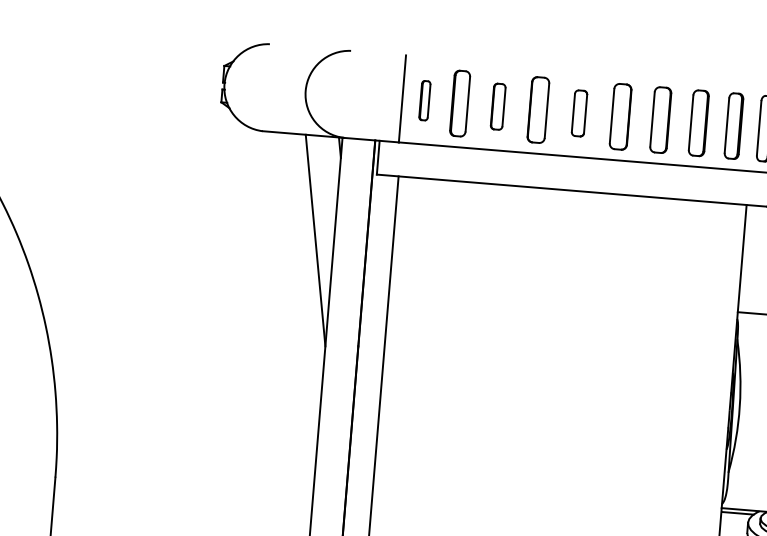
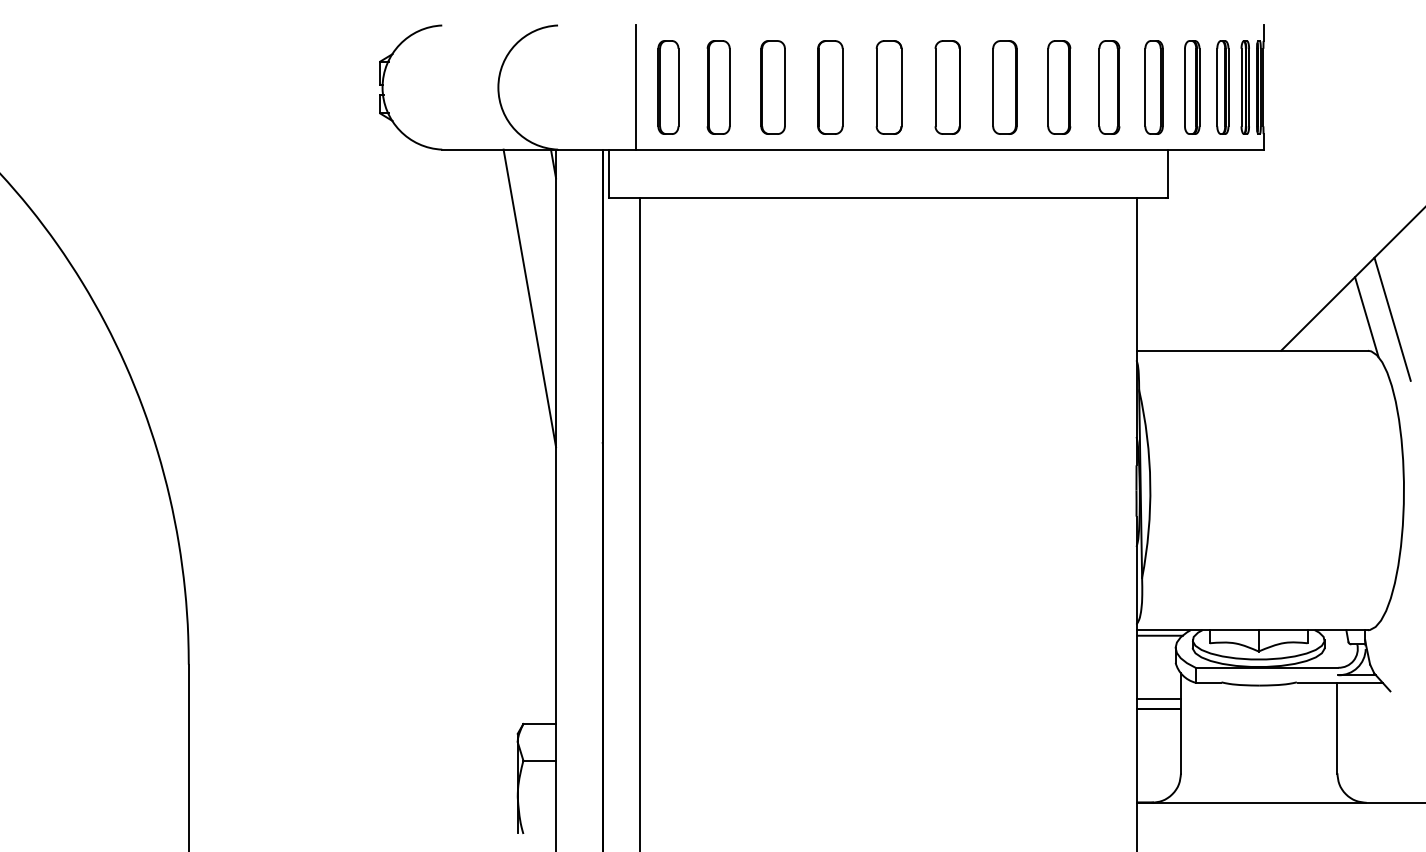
part: (424, 100) -> (668, 87), size x1.67
part: (497, 106) -> (772, 87), size x1.43
part: (579, 113) -> (888, 87), size x1.43

